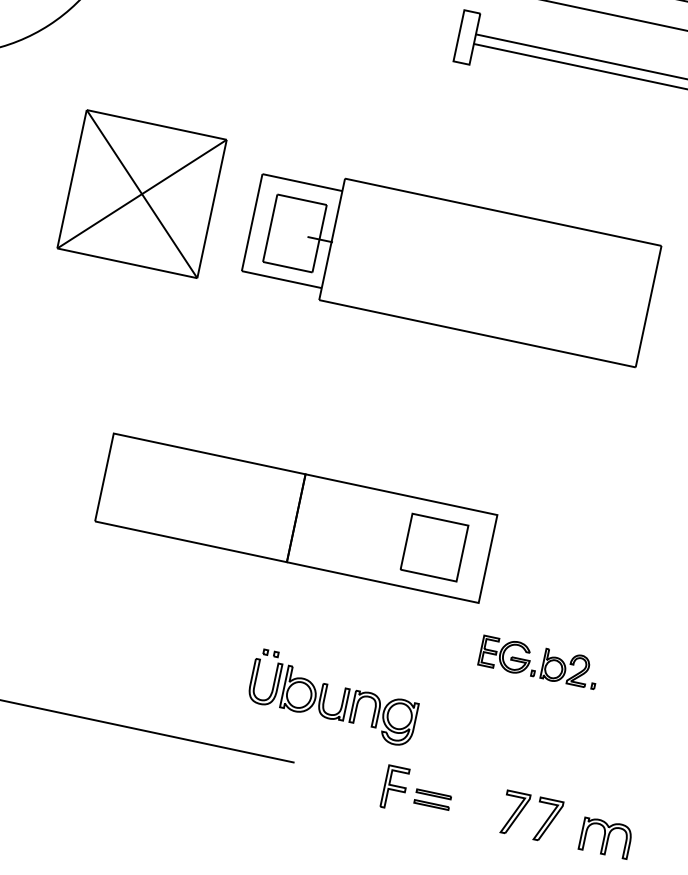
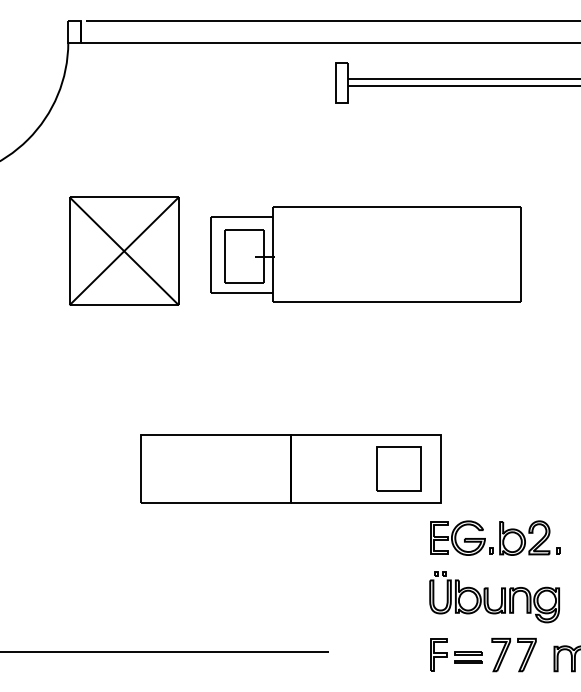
part: (539, 661) -> (495, 537), size x1.43
part: (333, 698) -> (494, 597), moved
part: (418, 792) -> (456, 654), moved

